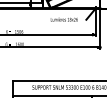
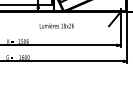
text: (63, 19) -> (55, 25), moved

